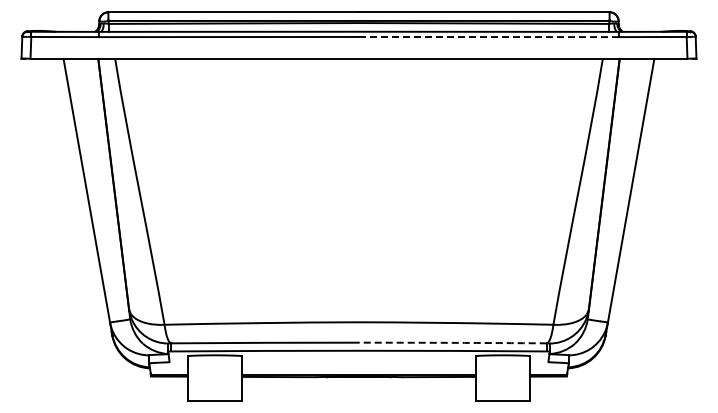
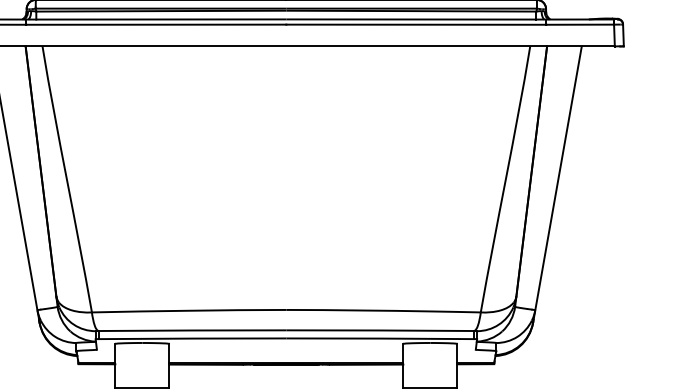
line: (489, 37) -> (416, 25), dashed -> solid
arc: (452, 342) -> (379, 330), dashed -> solid

